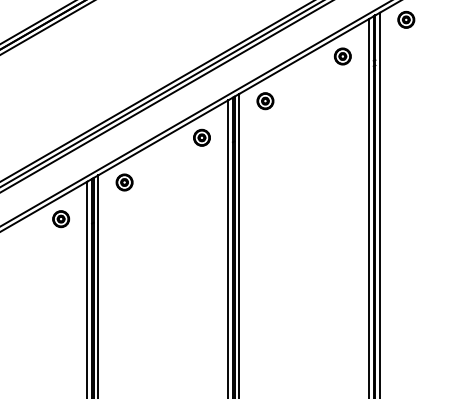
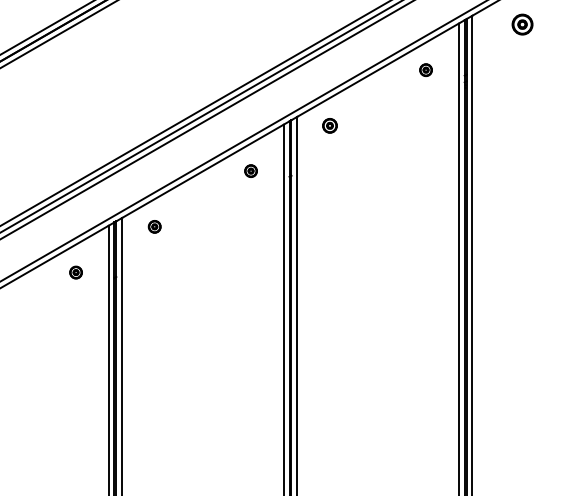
part: (406, 19) -> (522, 24), moved
part: (342, 56) -> (425, 70), size x0.6
part: (265, 101) -> (330, 126), size x0.7
part: (201, 137) -> (250, 170), size x0.6
part: (124, 182) -> (154, 226), size x0.6
part: (61, 219) -> (76, 272), size x0.6

